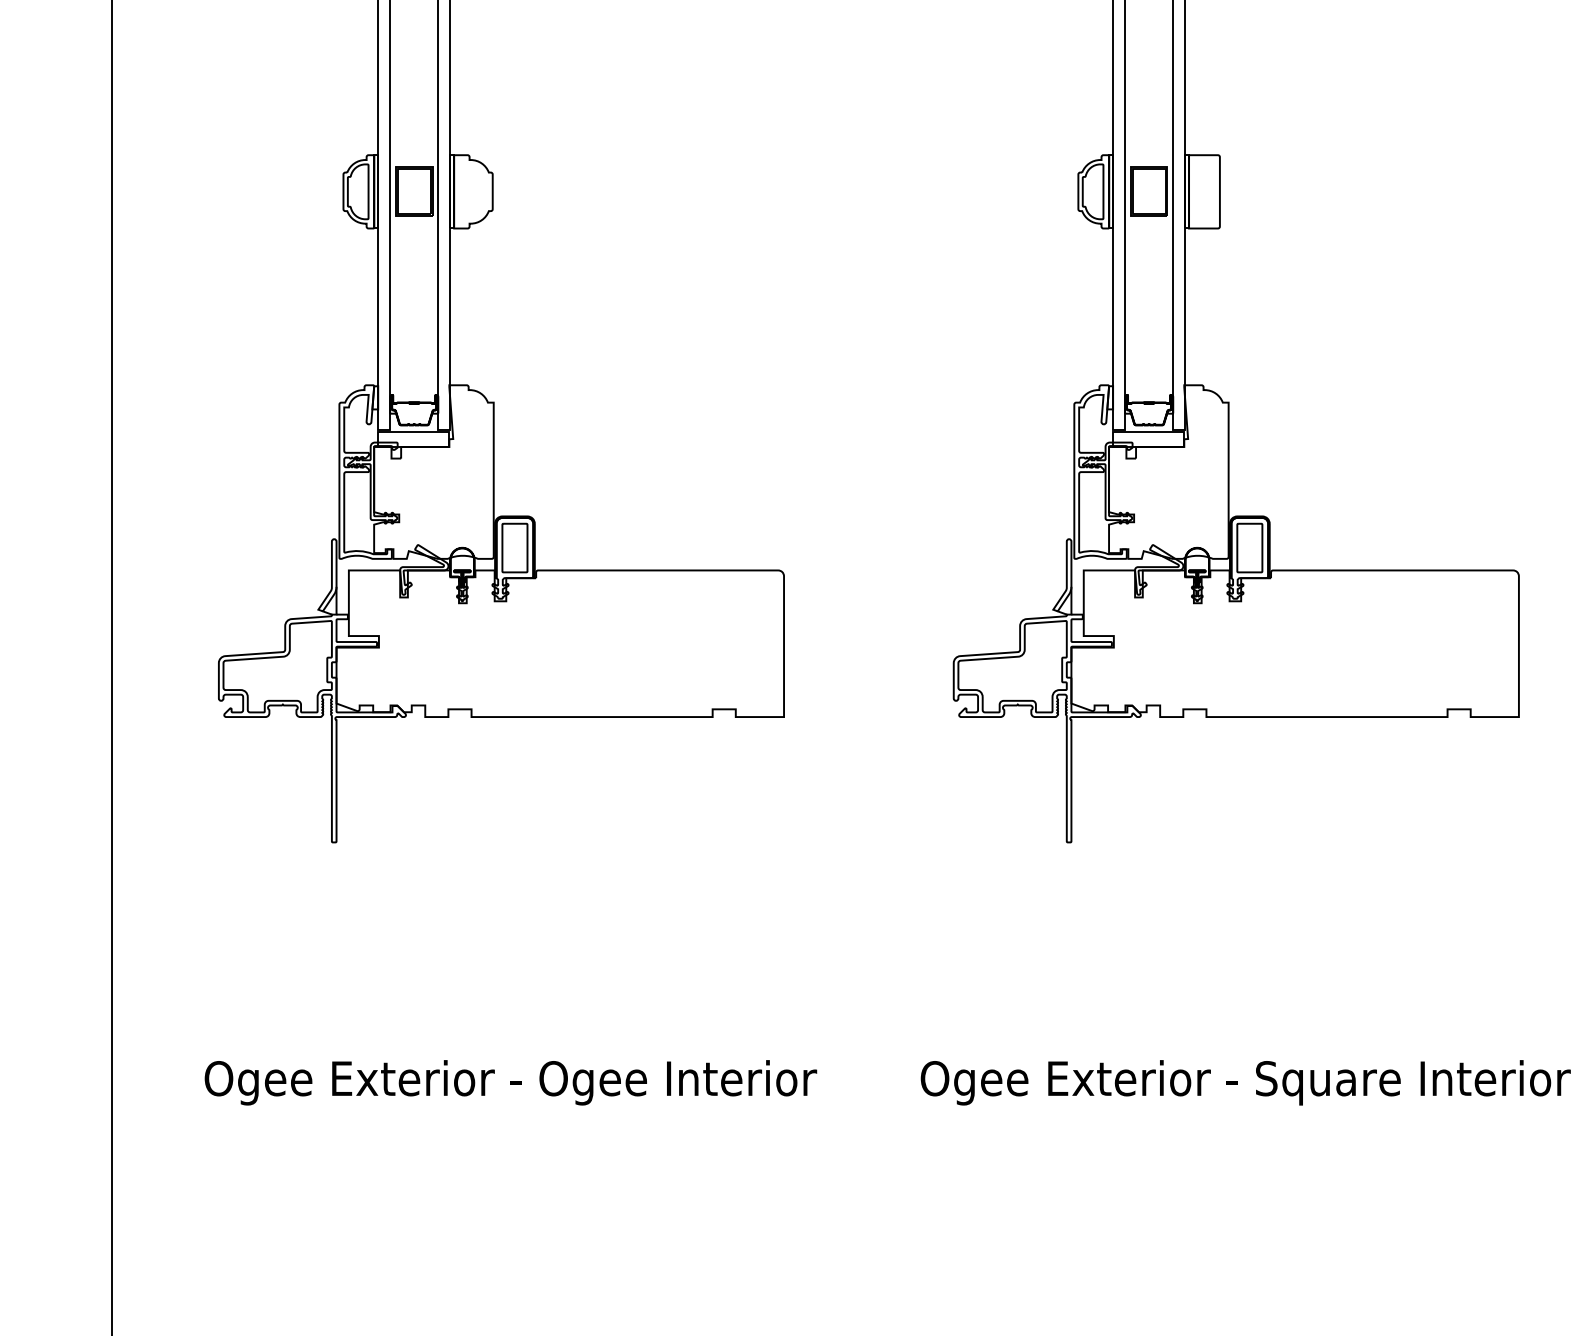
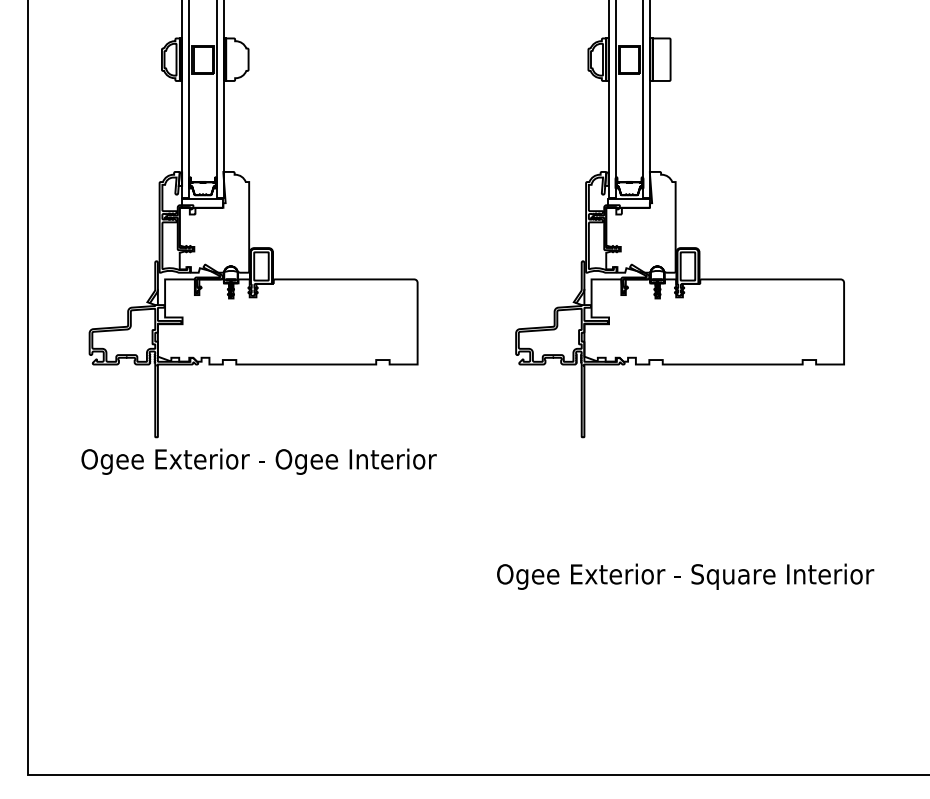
text: (509, 1082) -> (258, 461), moved

